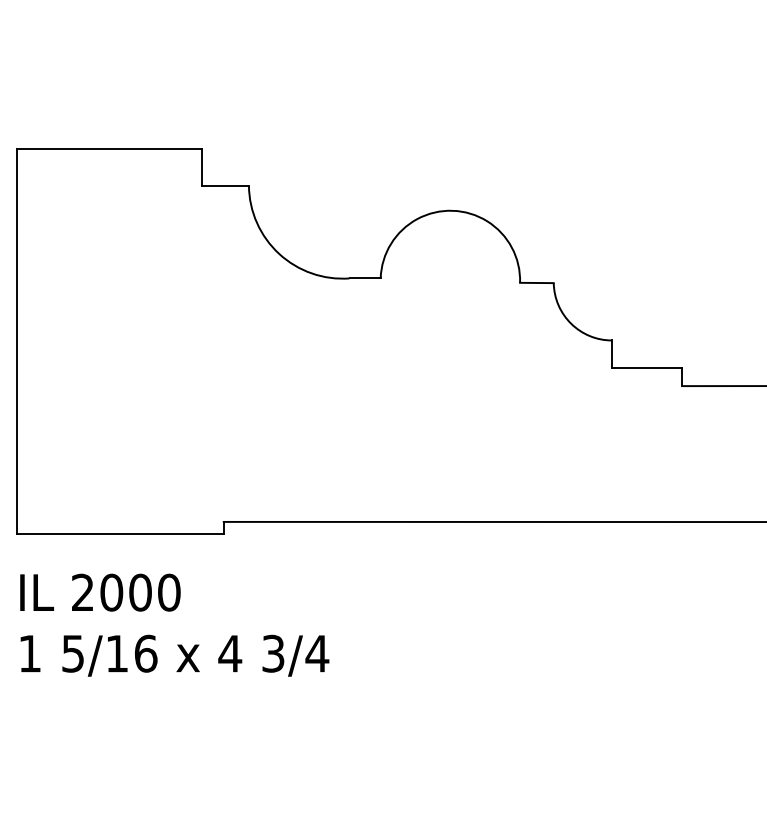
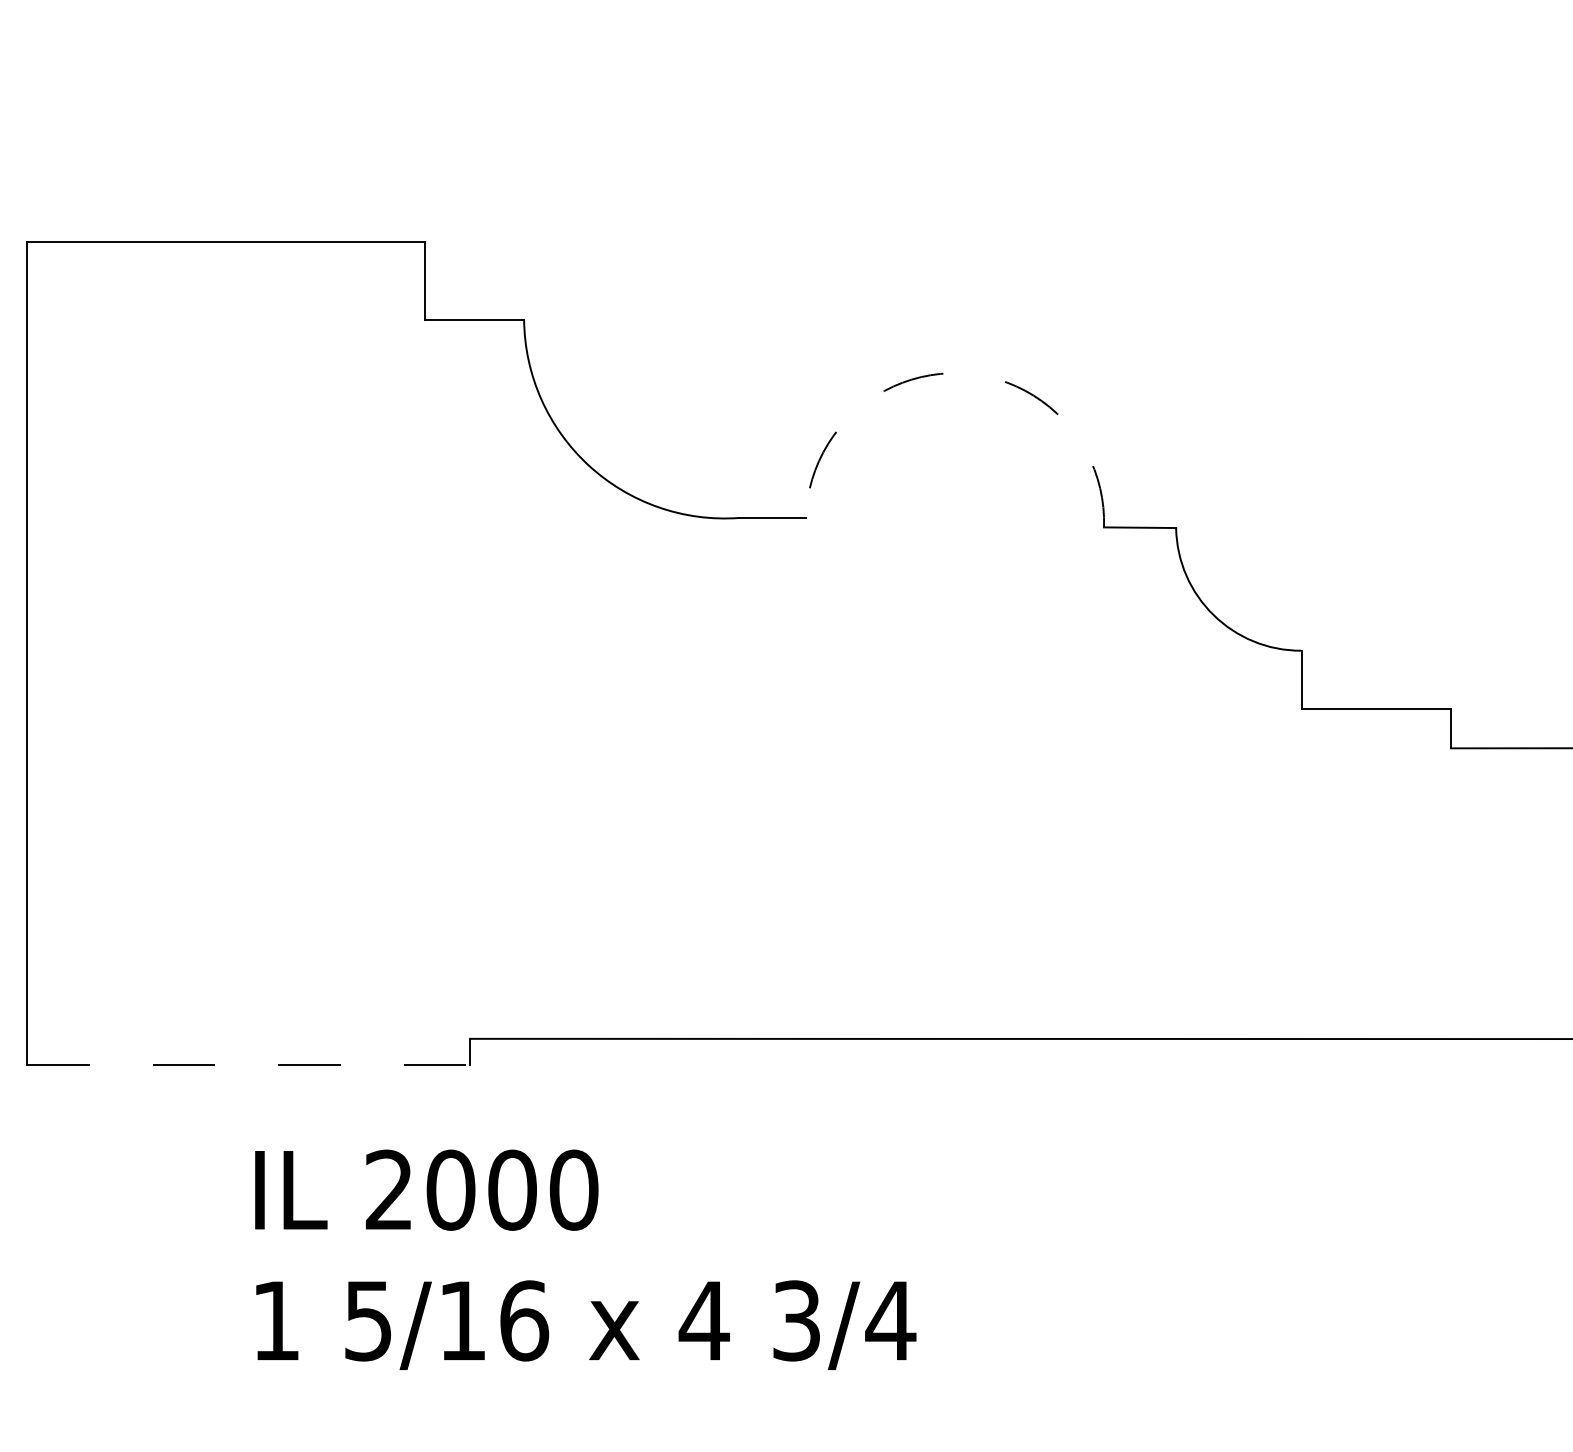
arc: (452, 210) -> (959, 372), solid -> dashed
line: (120, 534) -> (249, 1065), solid -> dashed
text: (174, 624) -> (585, 1258), moved

